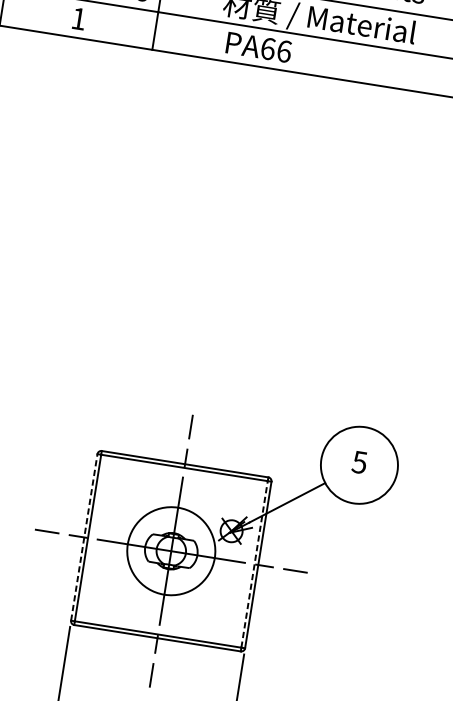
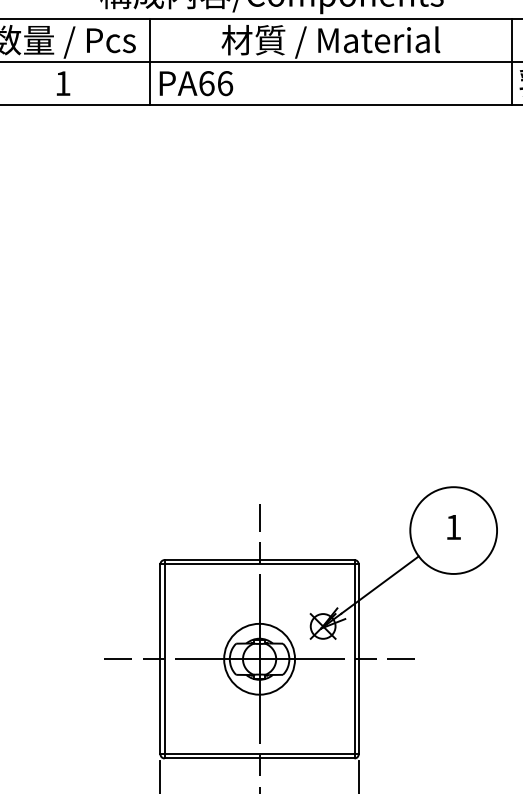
text: (259, 47) -> (196, 83), moved
text: (359, 462) -> (453, 527), 5 -> 1
line: (84, 537) -> (160, 659), dashed -> solid
circle: (171, 550) -> (259, 658), size x0.71
line: (254, 564) -> (354, 659), dashed -> solid

